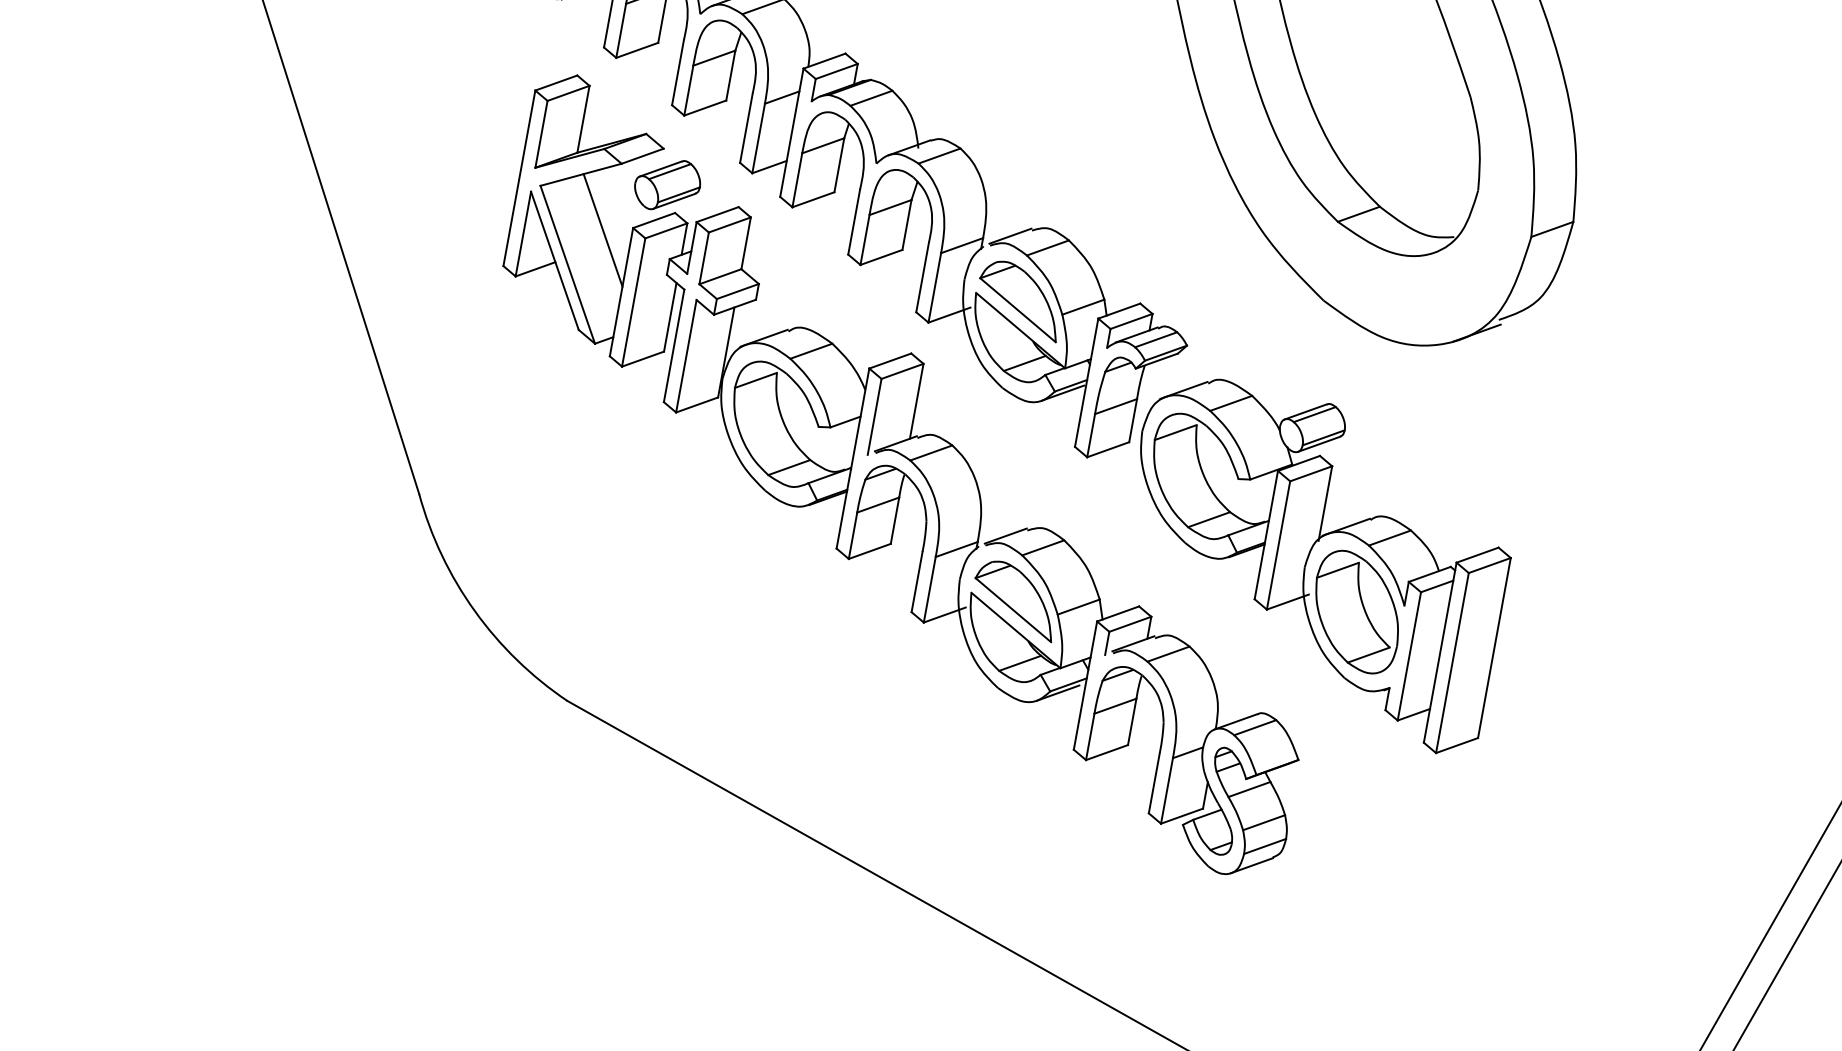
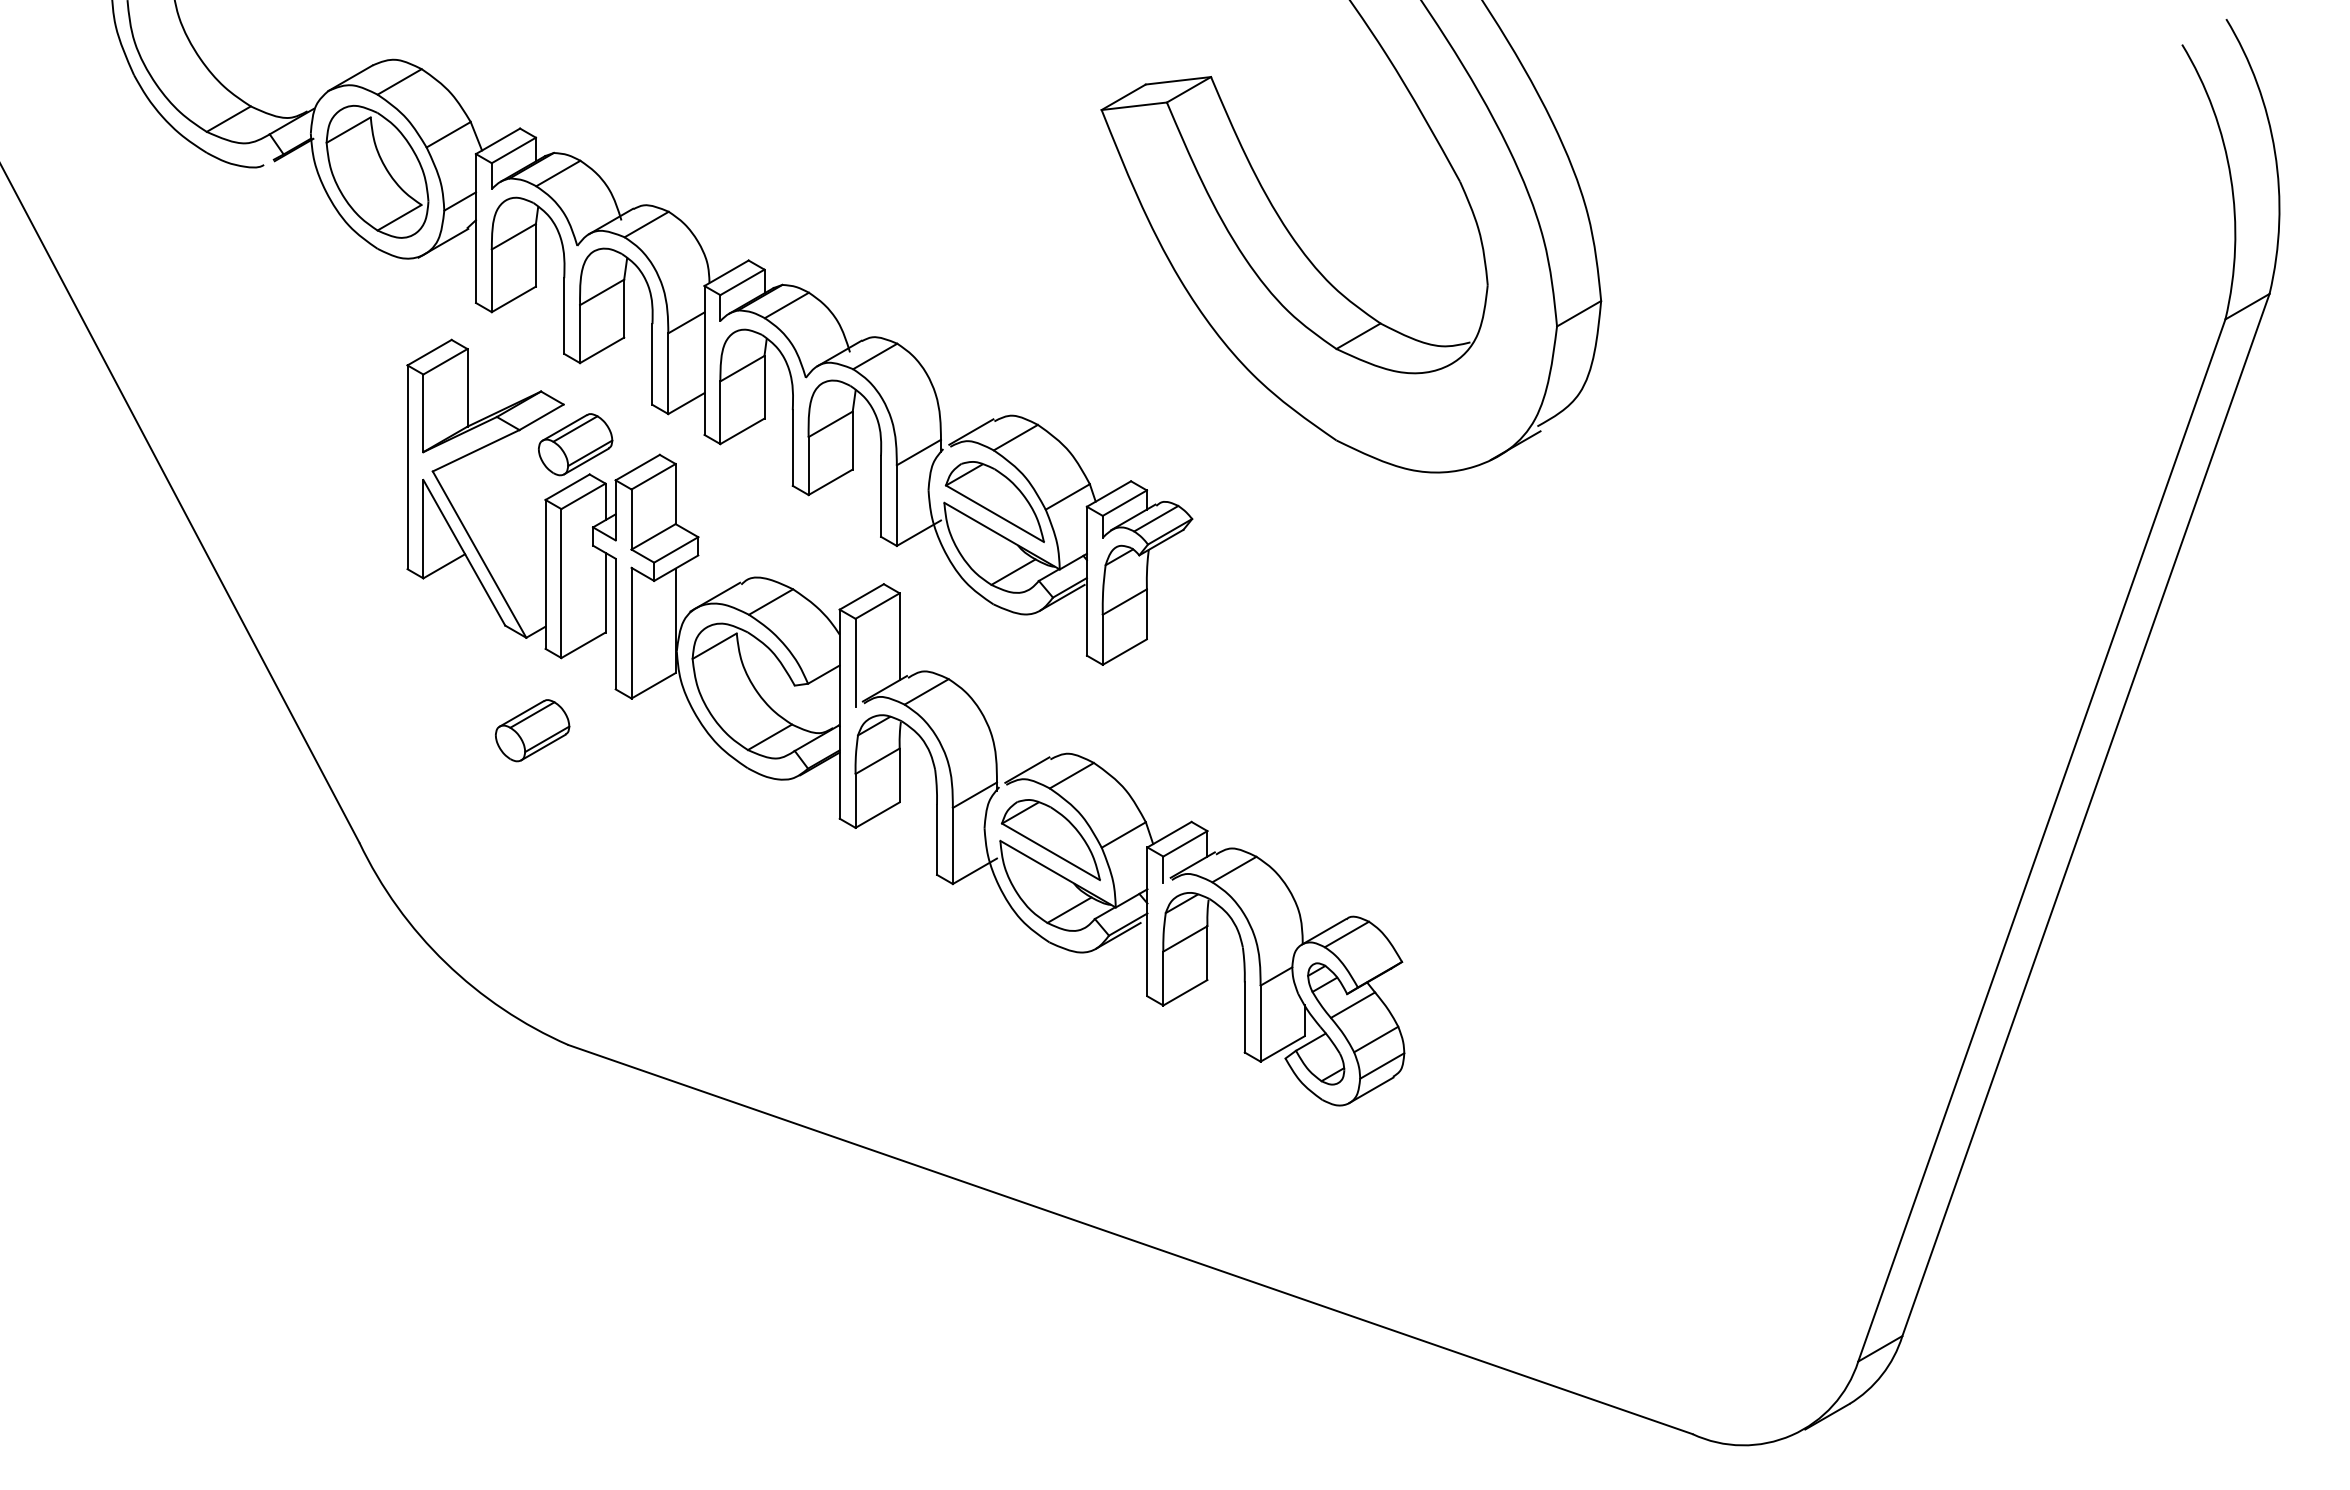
line: (602, 230) -> (511, 508), removed
part: (585, 424) -> (532, 730), added
part: (1314, 563) -> (1379, 738), removed

